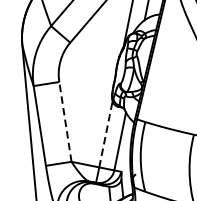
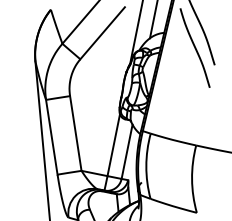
line: (65, 121) -> (75, 133), dashed -> solid
line: (105, 134) -> (113, 145), dashed -> solid

